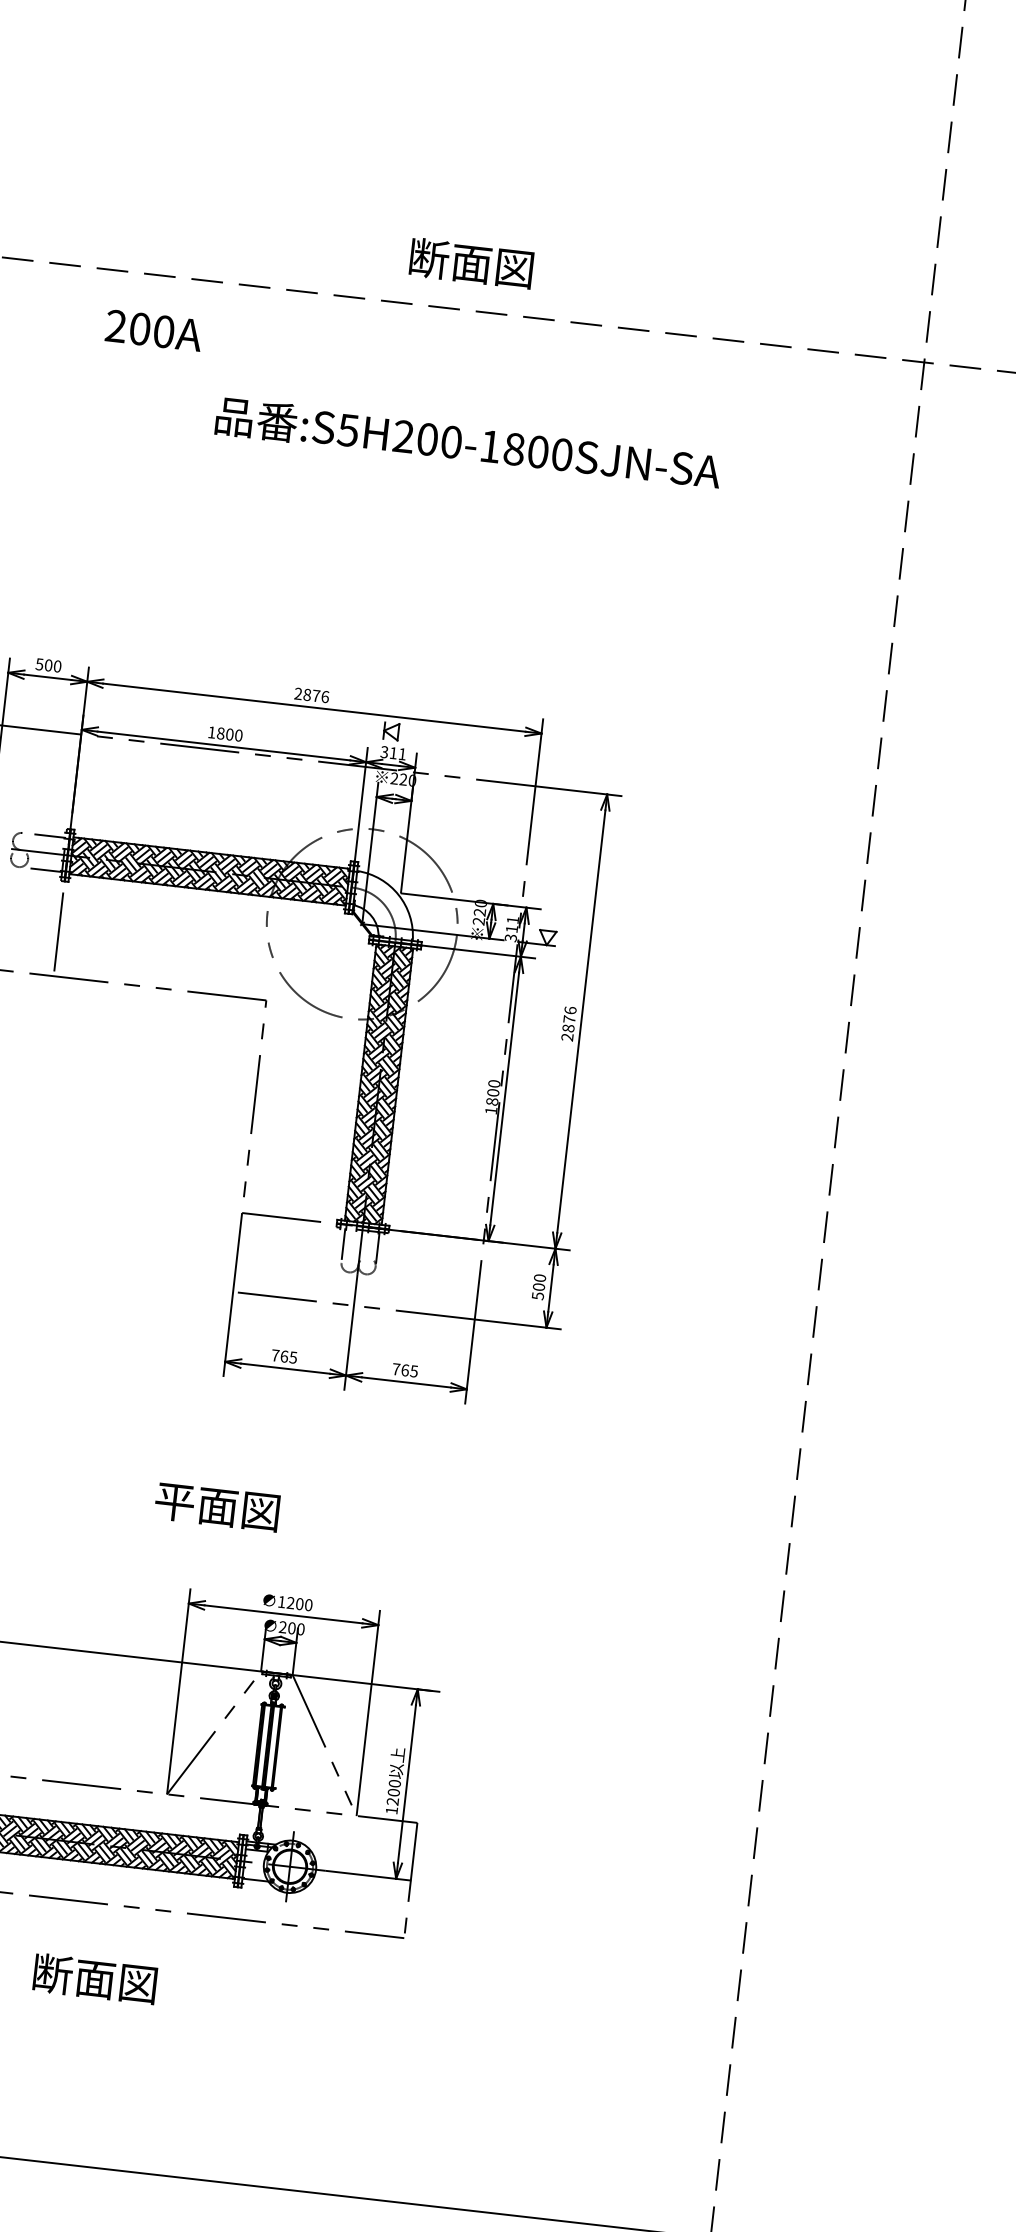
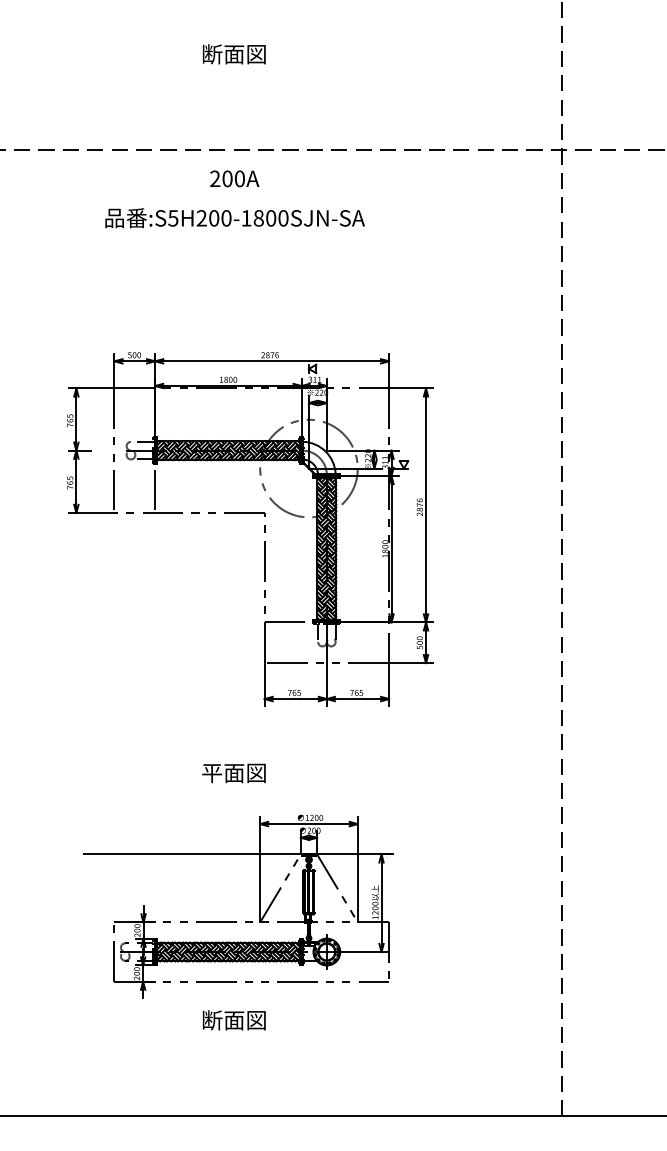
text: (471, 263) -> (234, 54), moved
text: (153, 329) -> (234, 178), moved
text: (467, 444) -> (234, 218), moved
text: (216, 1507) -> (233, 773), moved

